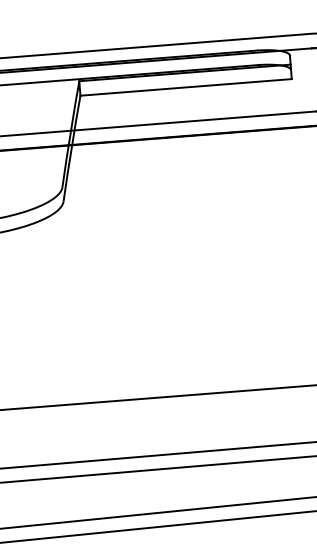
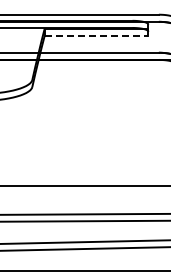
line: (186, 88) -> (96, 36), solid -> dashed

